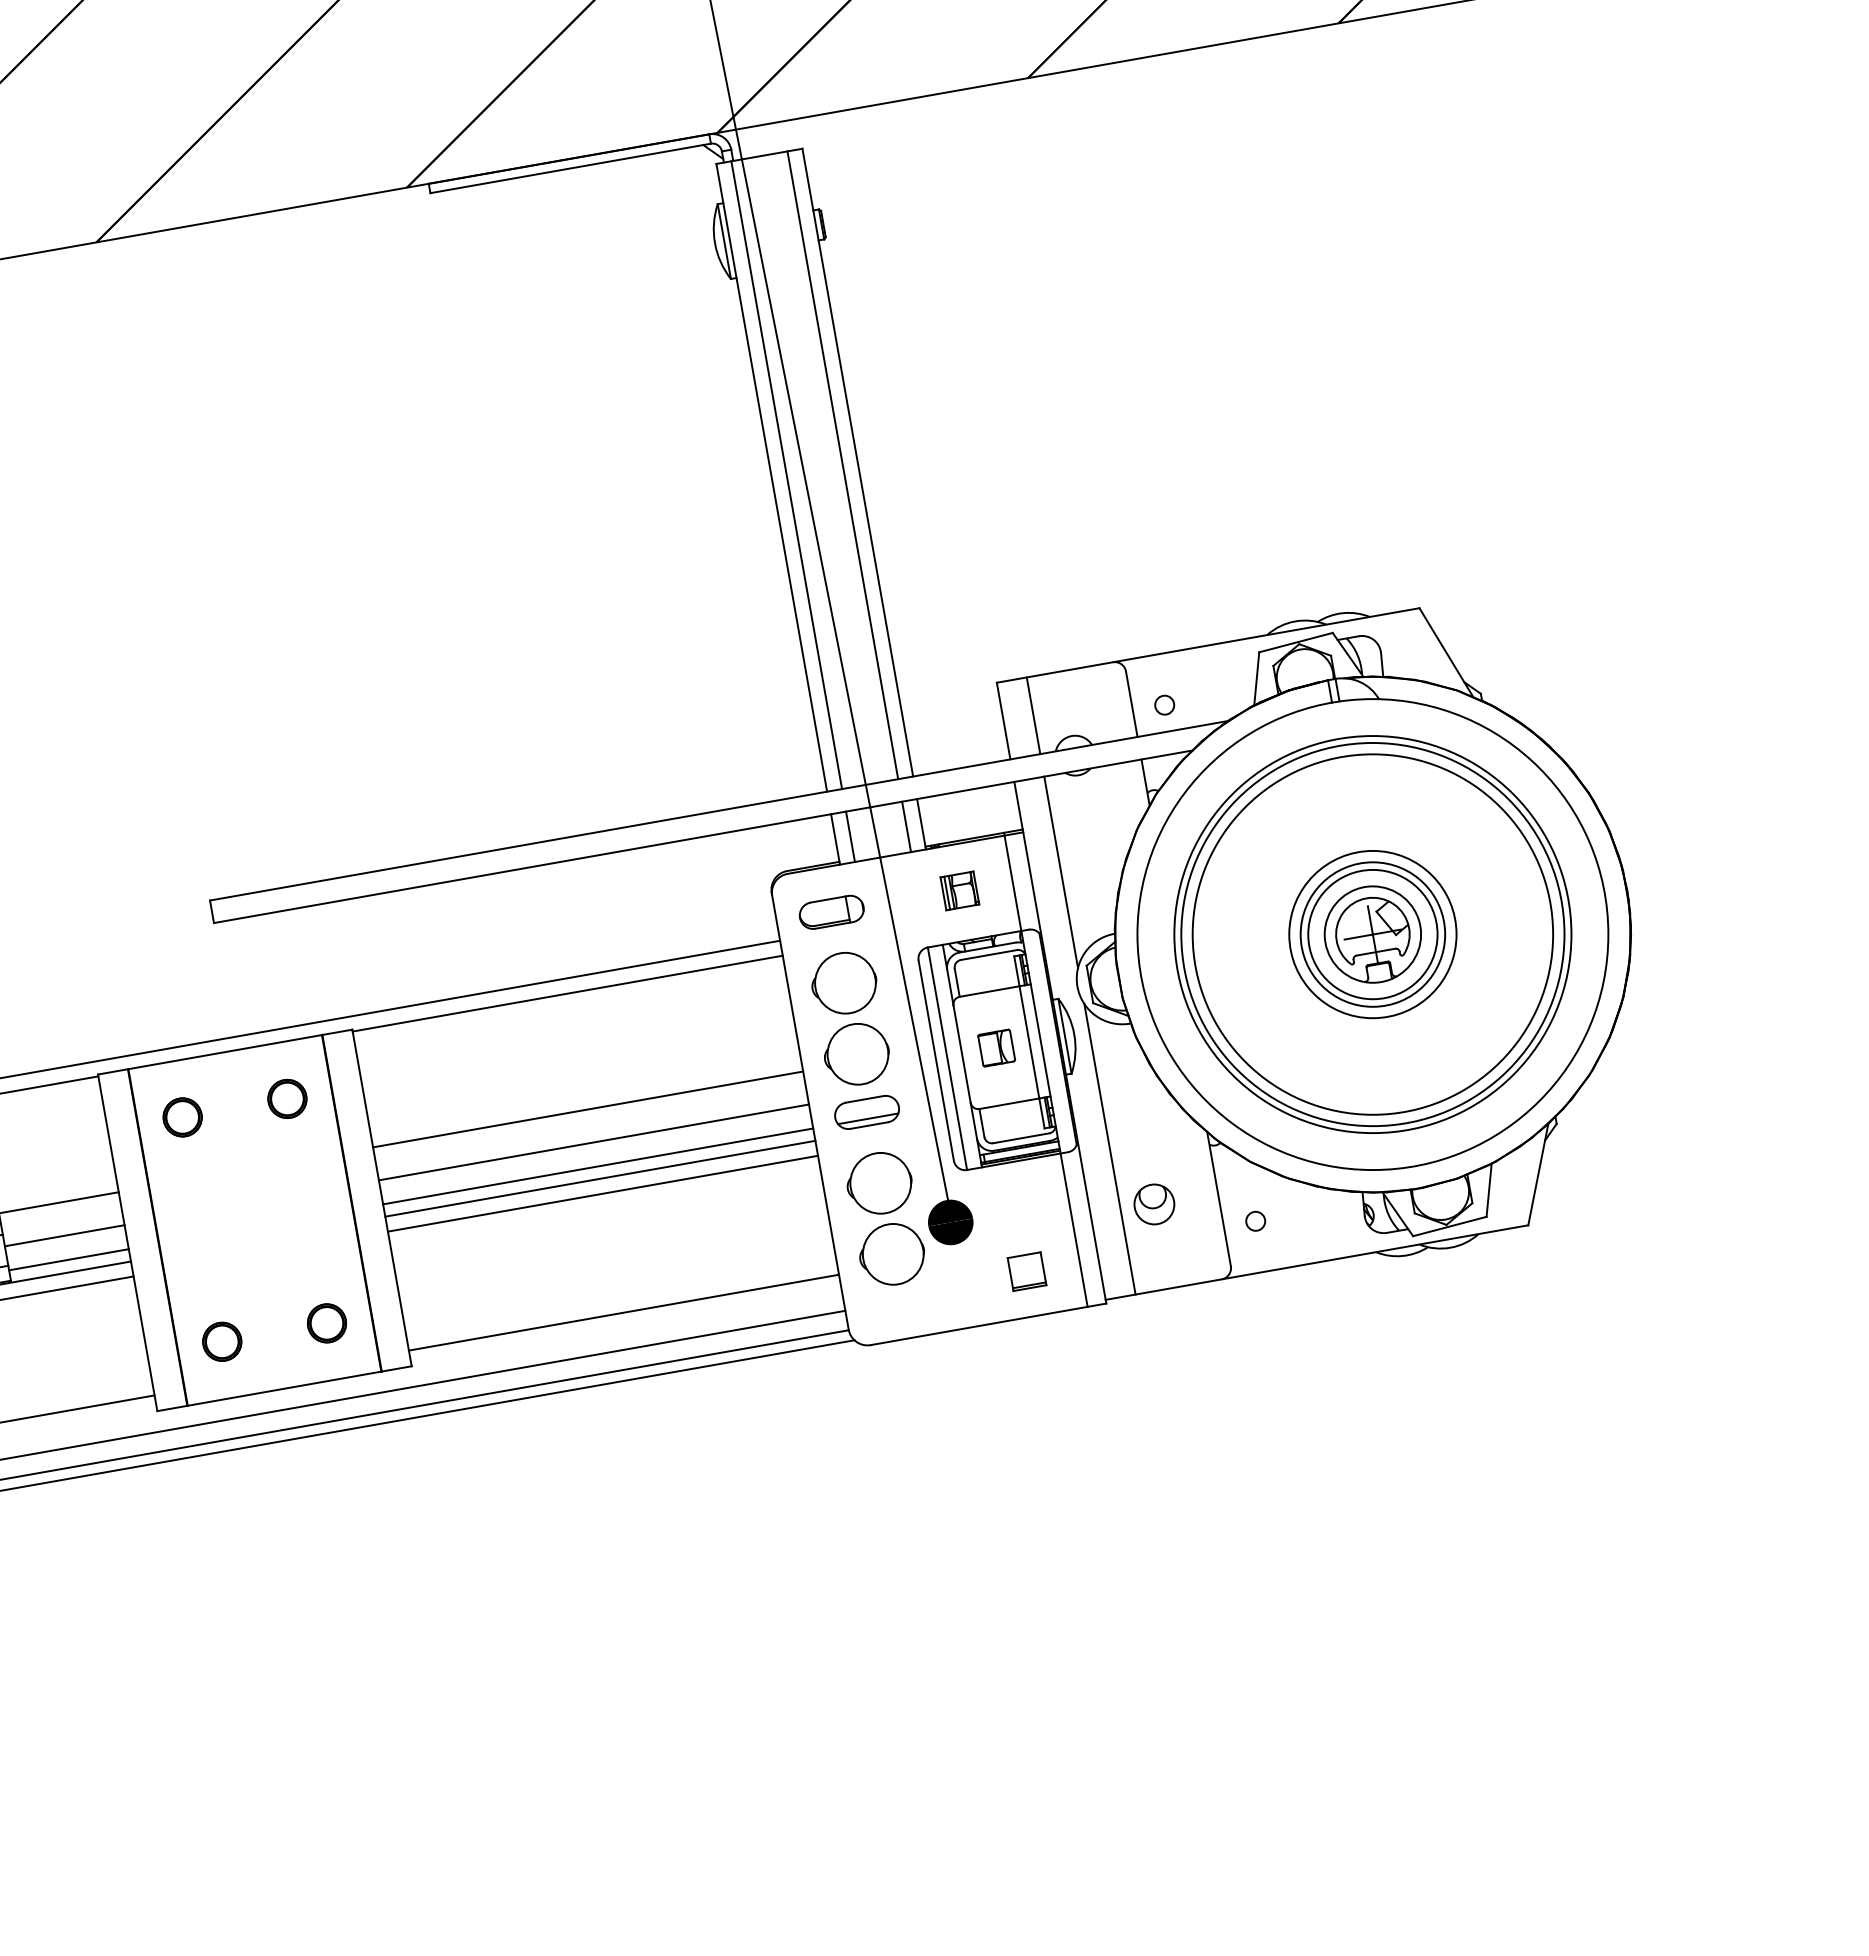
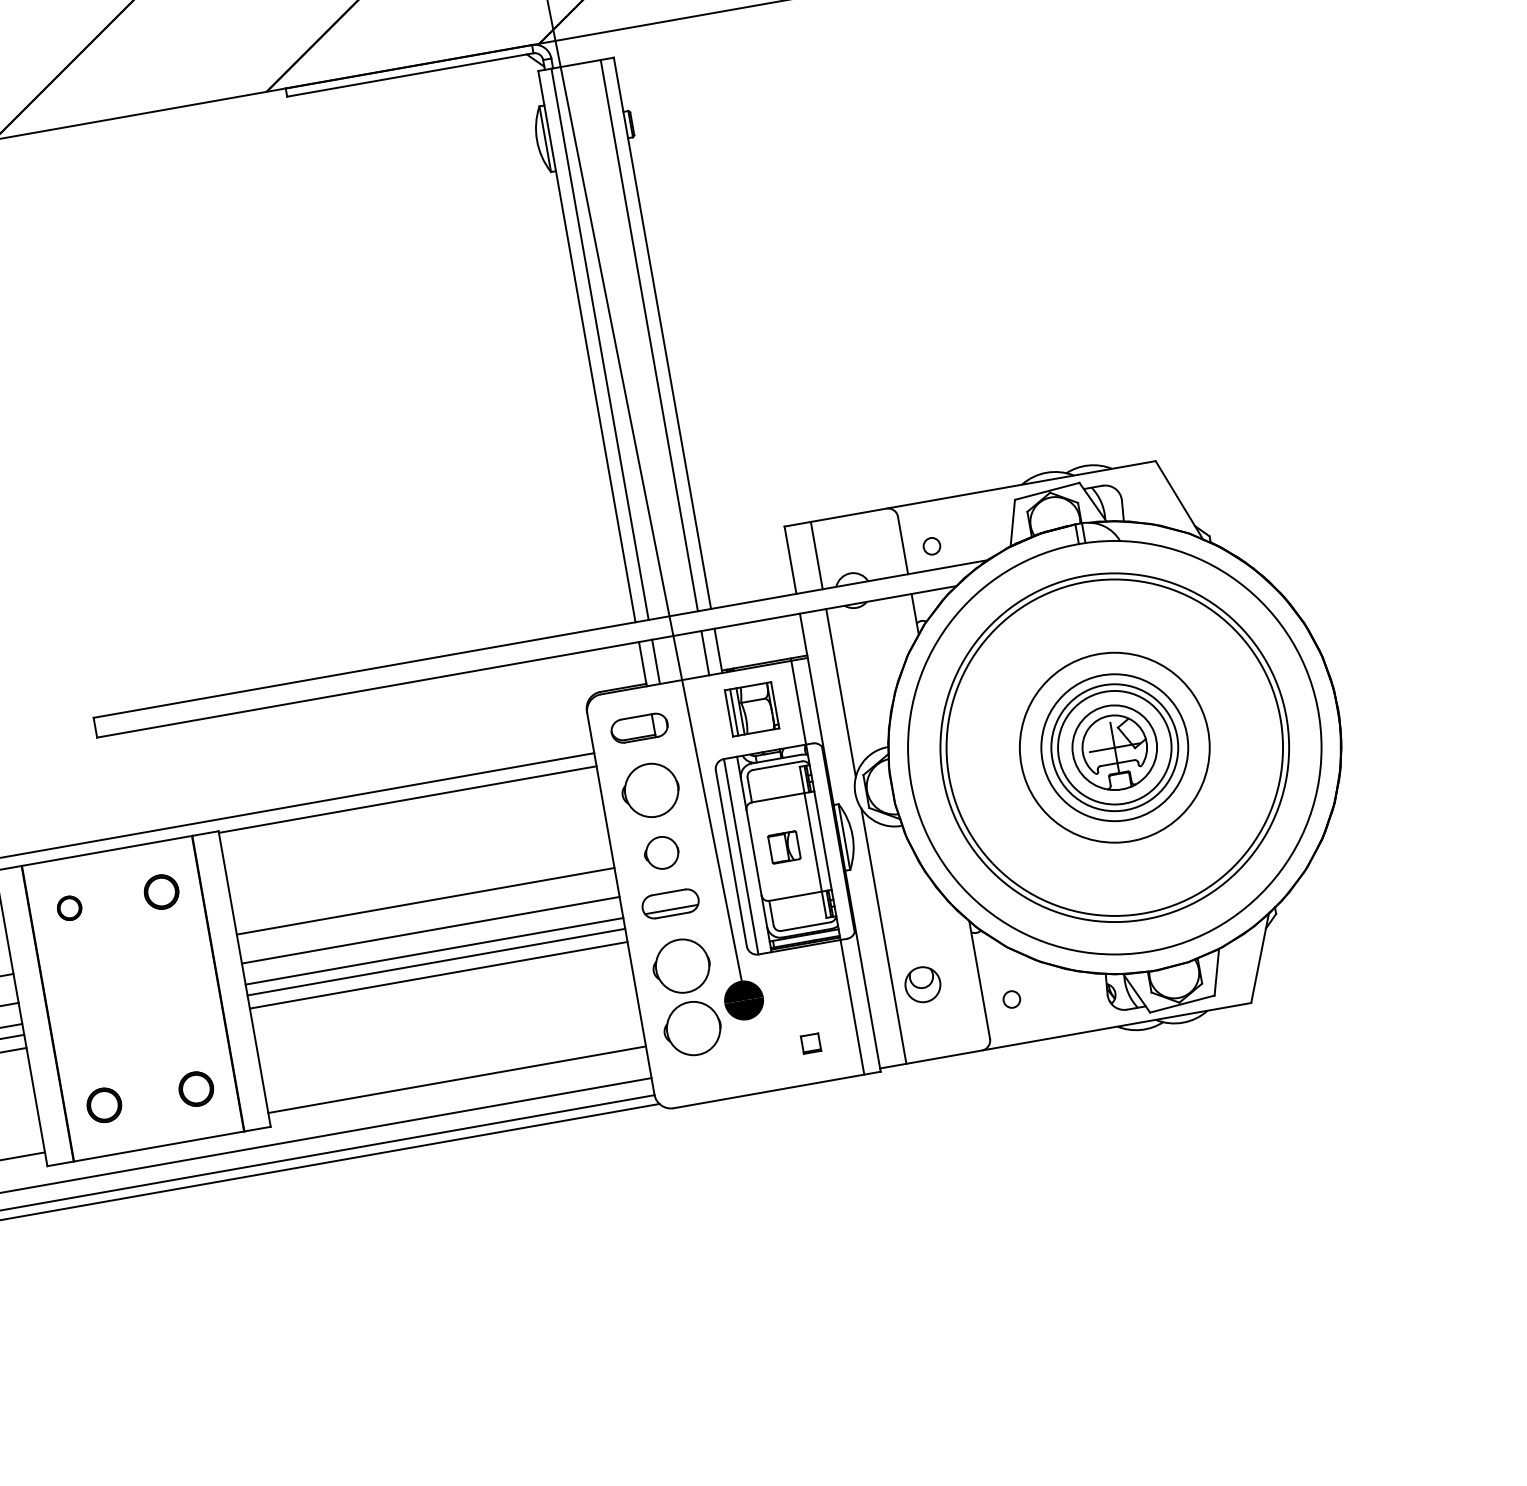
part: (959, 890) -> (751, 709), size x1.6
circle: (1372, 934) -> (1114, 747), size x0.6
part: (856, 1054) -> (661, 853), size x0.6
part: (182, 1117) -> (69, 908), size x0.7
part: (1026, 1271) -> (810, 1043), size x0.6

